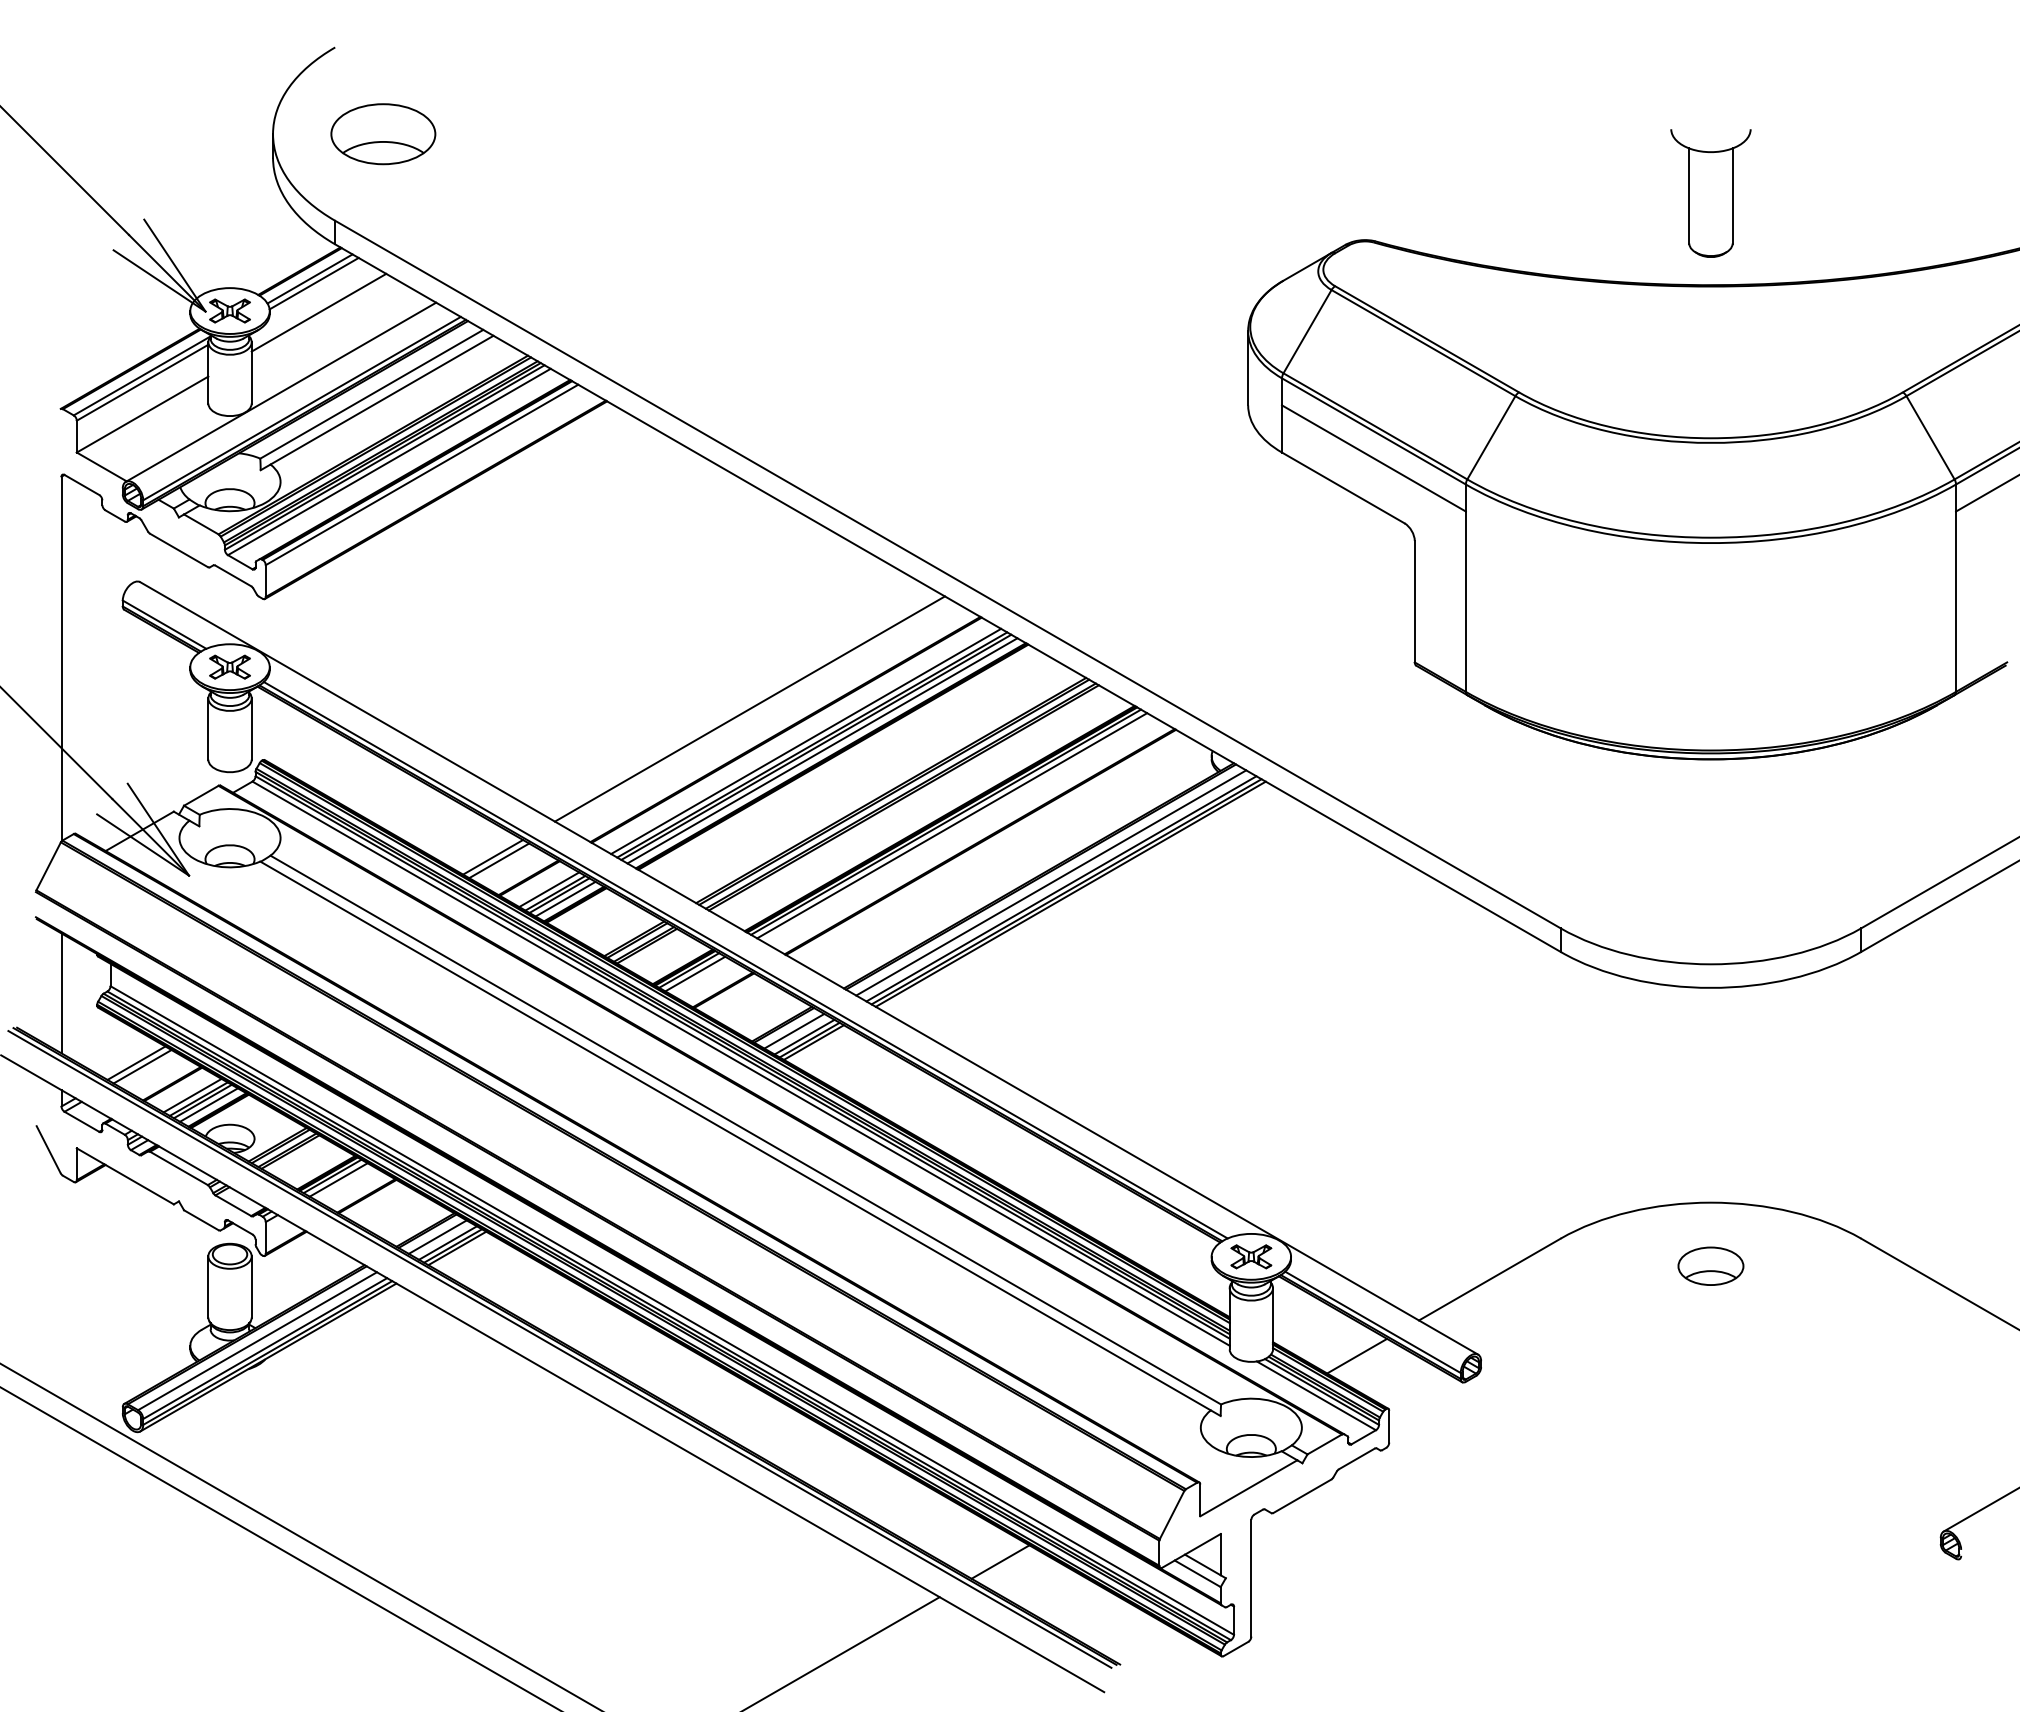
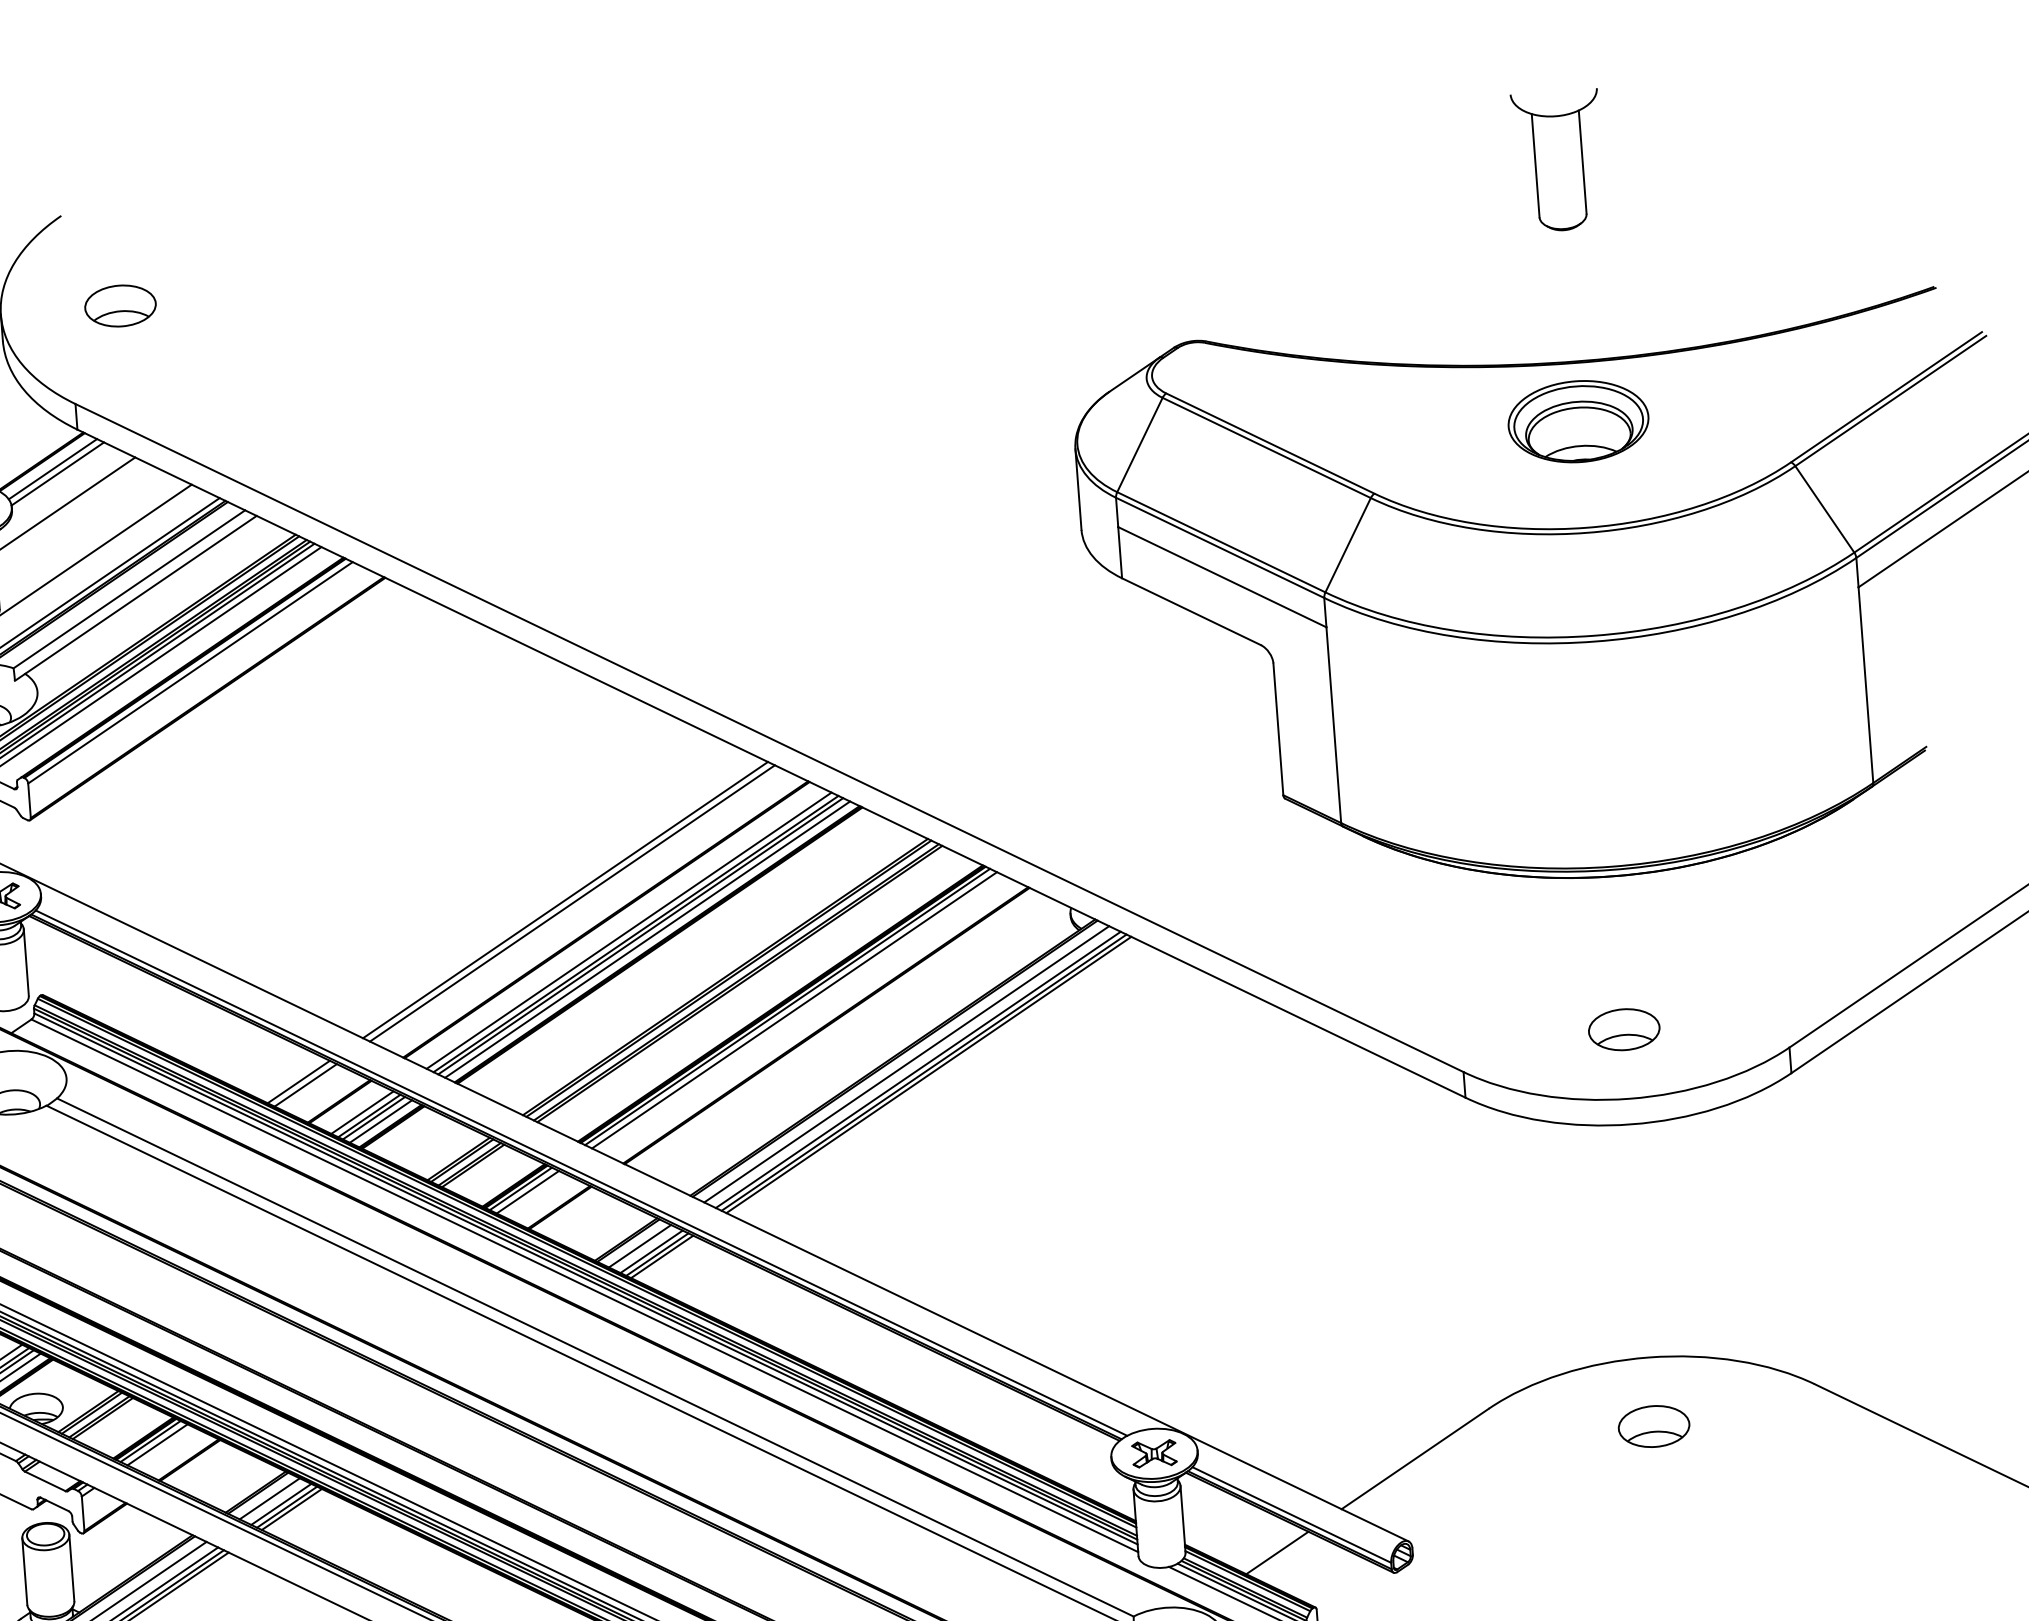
part: (382, 133) -> (119, 305), size x0.62
part: (1710, 193) -> (1558, 161), moved
part: (1710, 340) -> (1578, 421), added
line: (756, 712) -> (572, 903), added
part: (1710, 900) -> (1623, 1029), added

